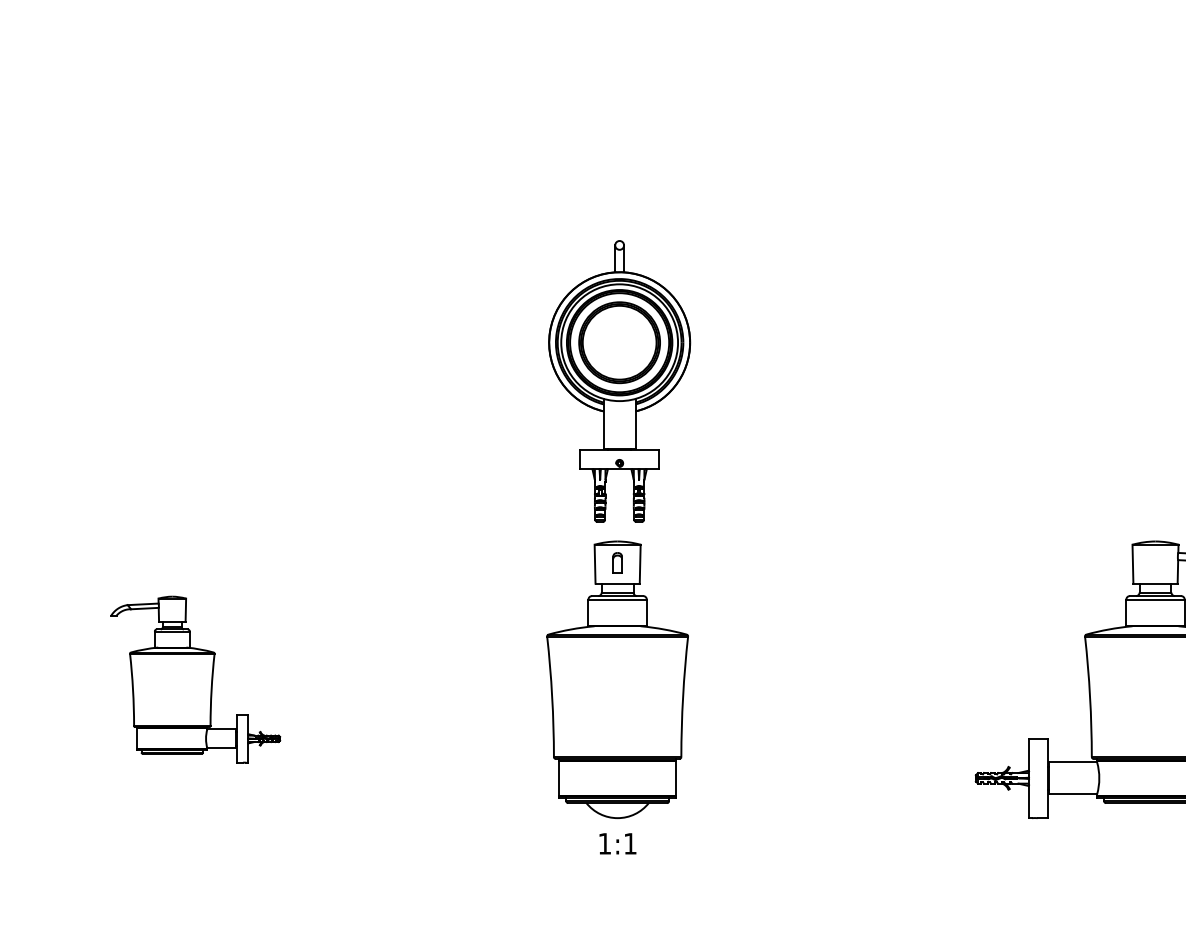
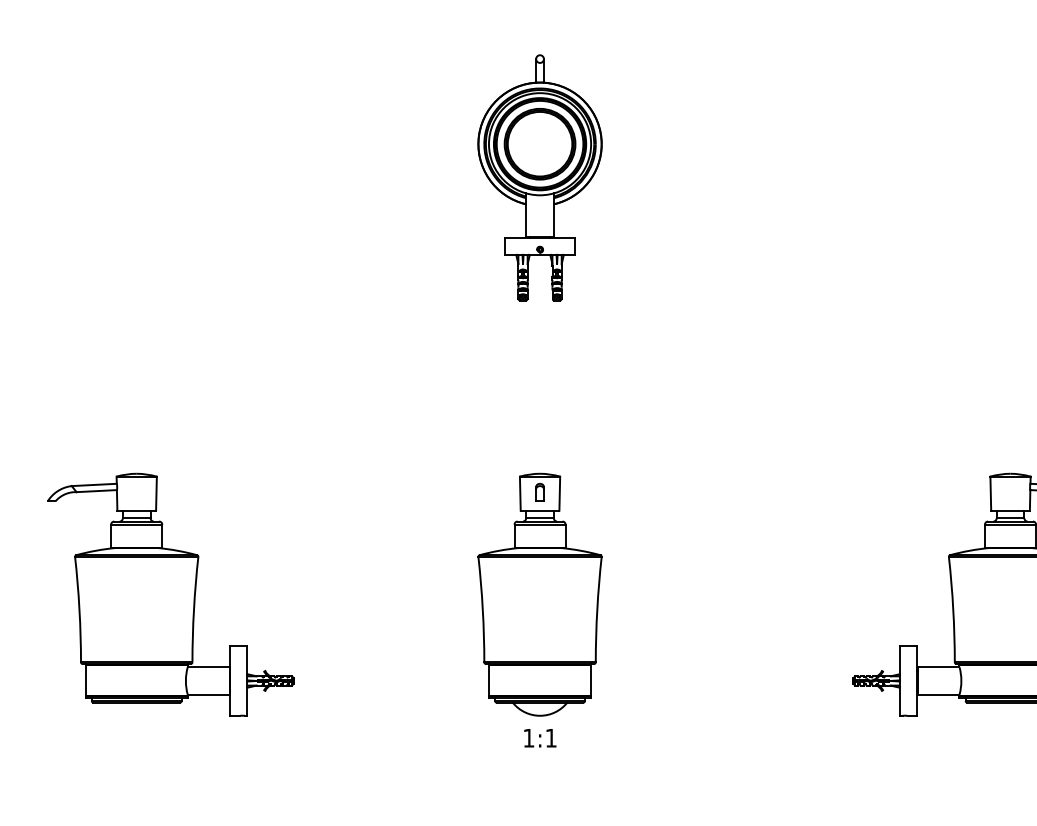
part: (619, 381) -> (539, 178), moved
part: (195, 679) -> (170, 594), size x1.67

